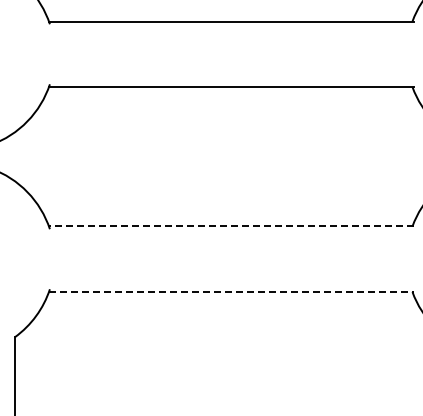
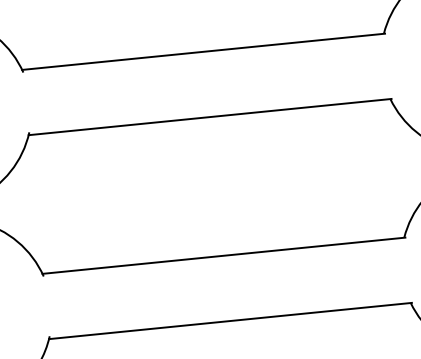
line: (230, 226) -> (223, 255), dashed -> solid
line: (231, 292) -> (230, 321), dashed -> solid

